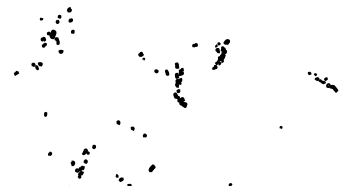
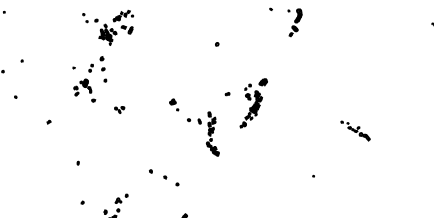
part: (220, 54) -> (253, 103), size x1.67
part: (141, 55) -> (174, 104), size x1.67
part: (36, 65) -> (119, 109), moved

